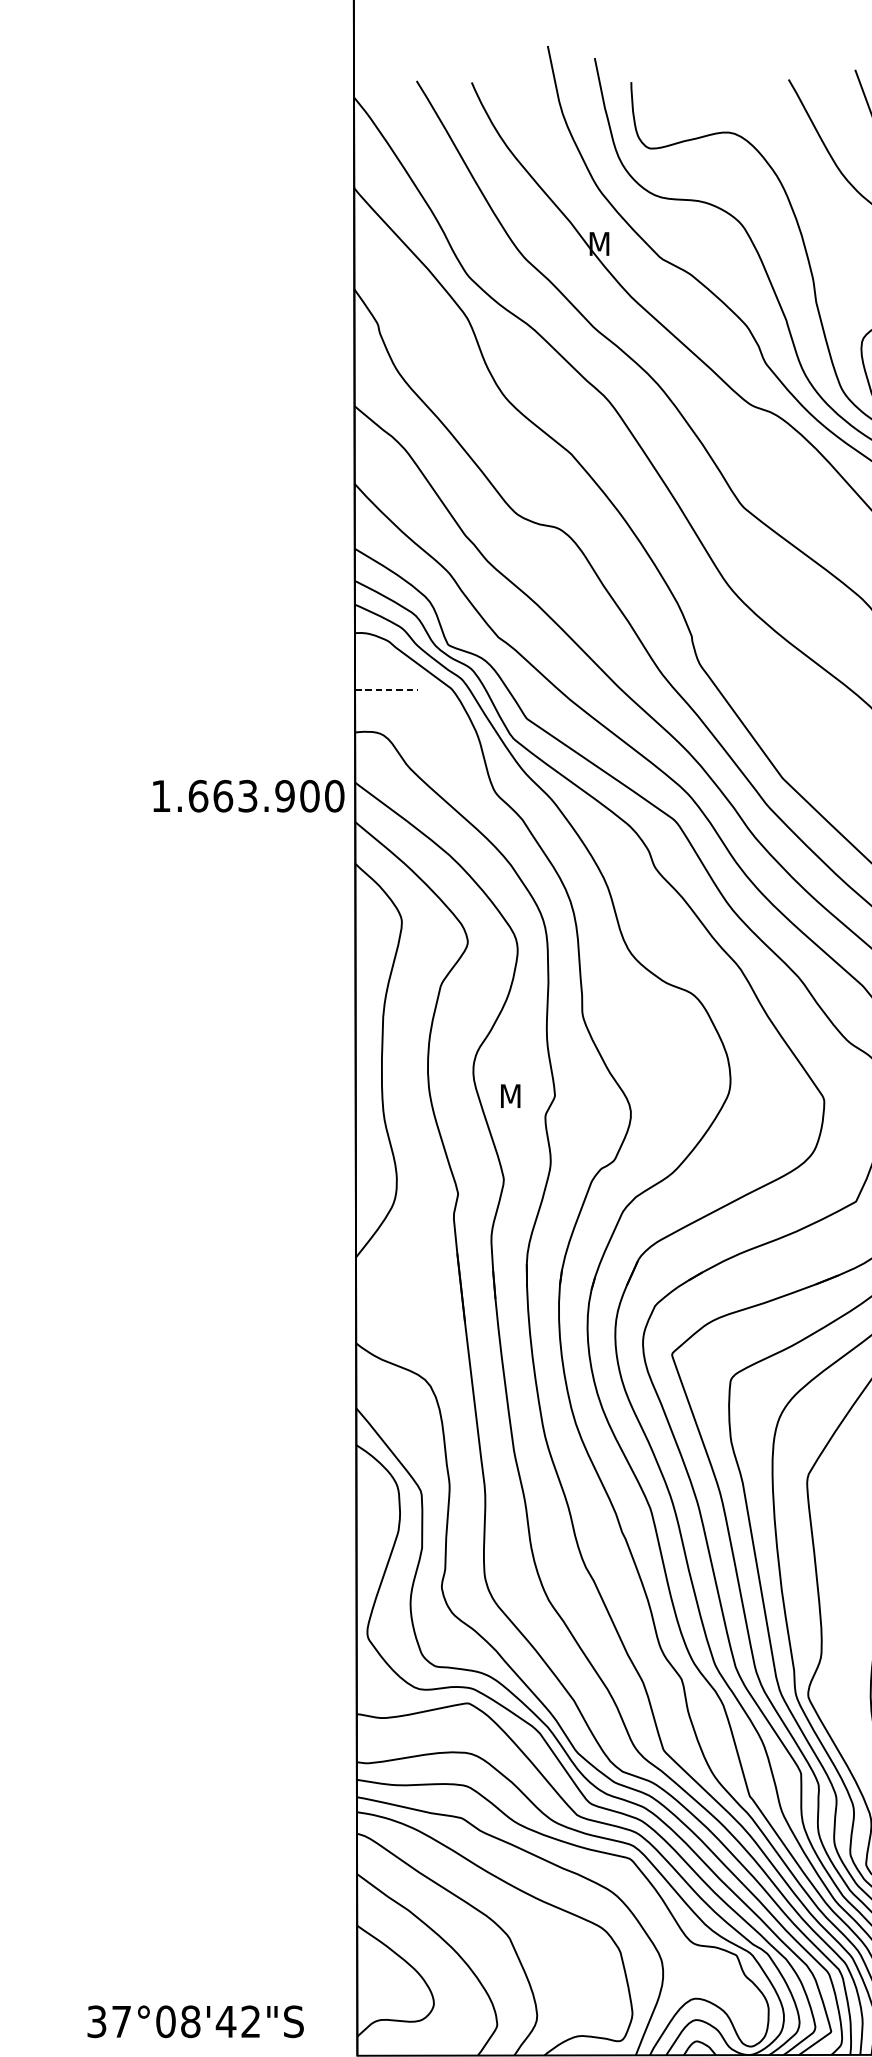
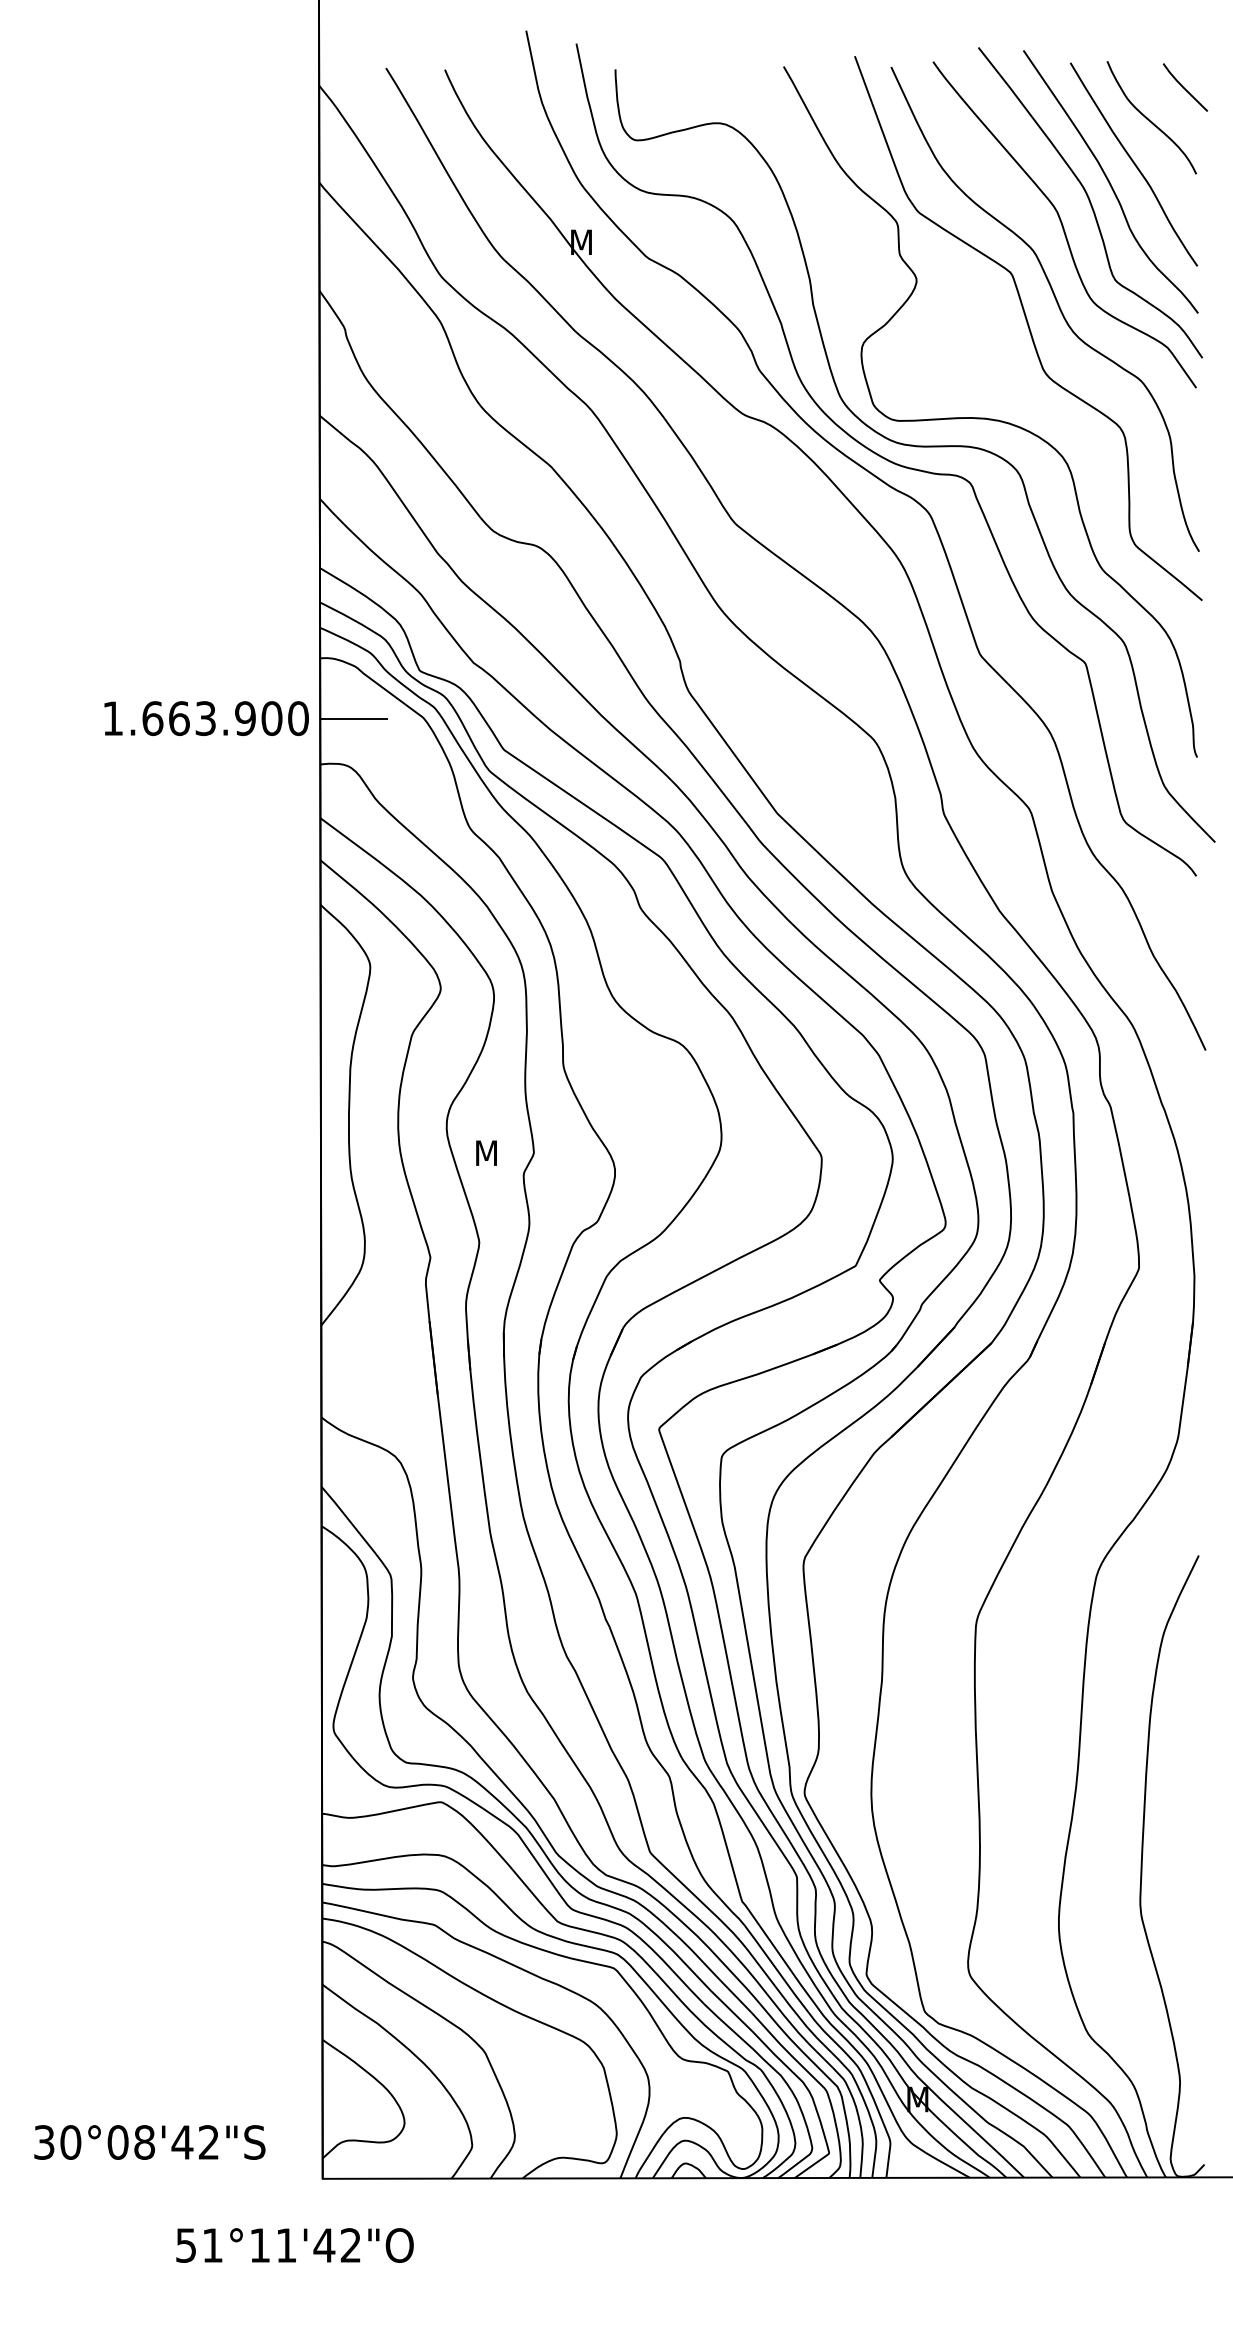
line: (386, 689) -> (353, 718), dashed -> solid
text: (248, 796) -> (206, 718), moved
text: (121, 2021) -> (70, 2142), 37°08'42"S -> 30°08'42"S

